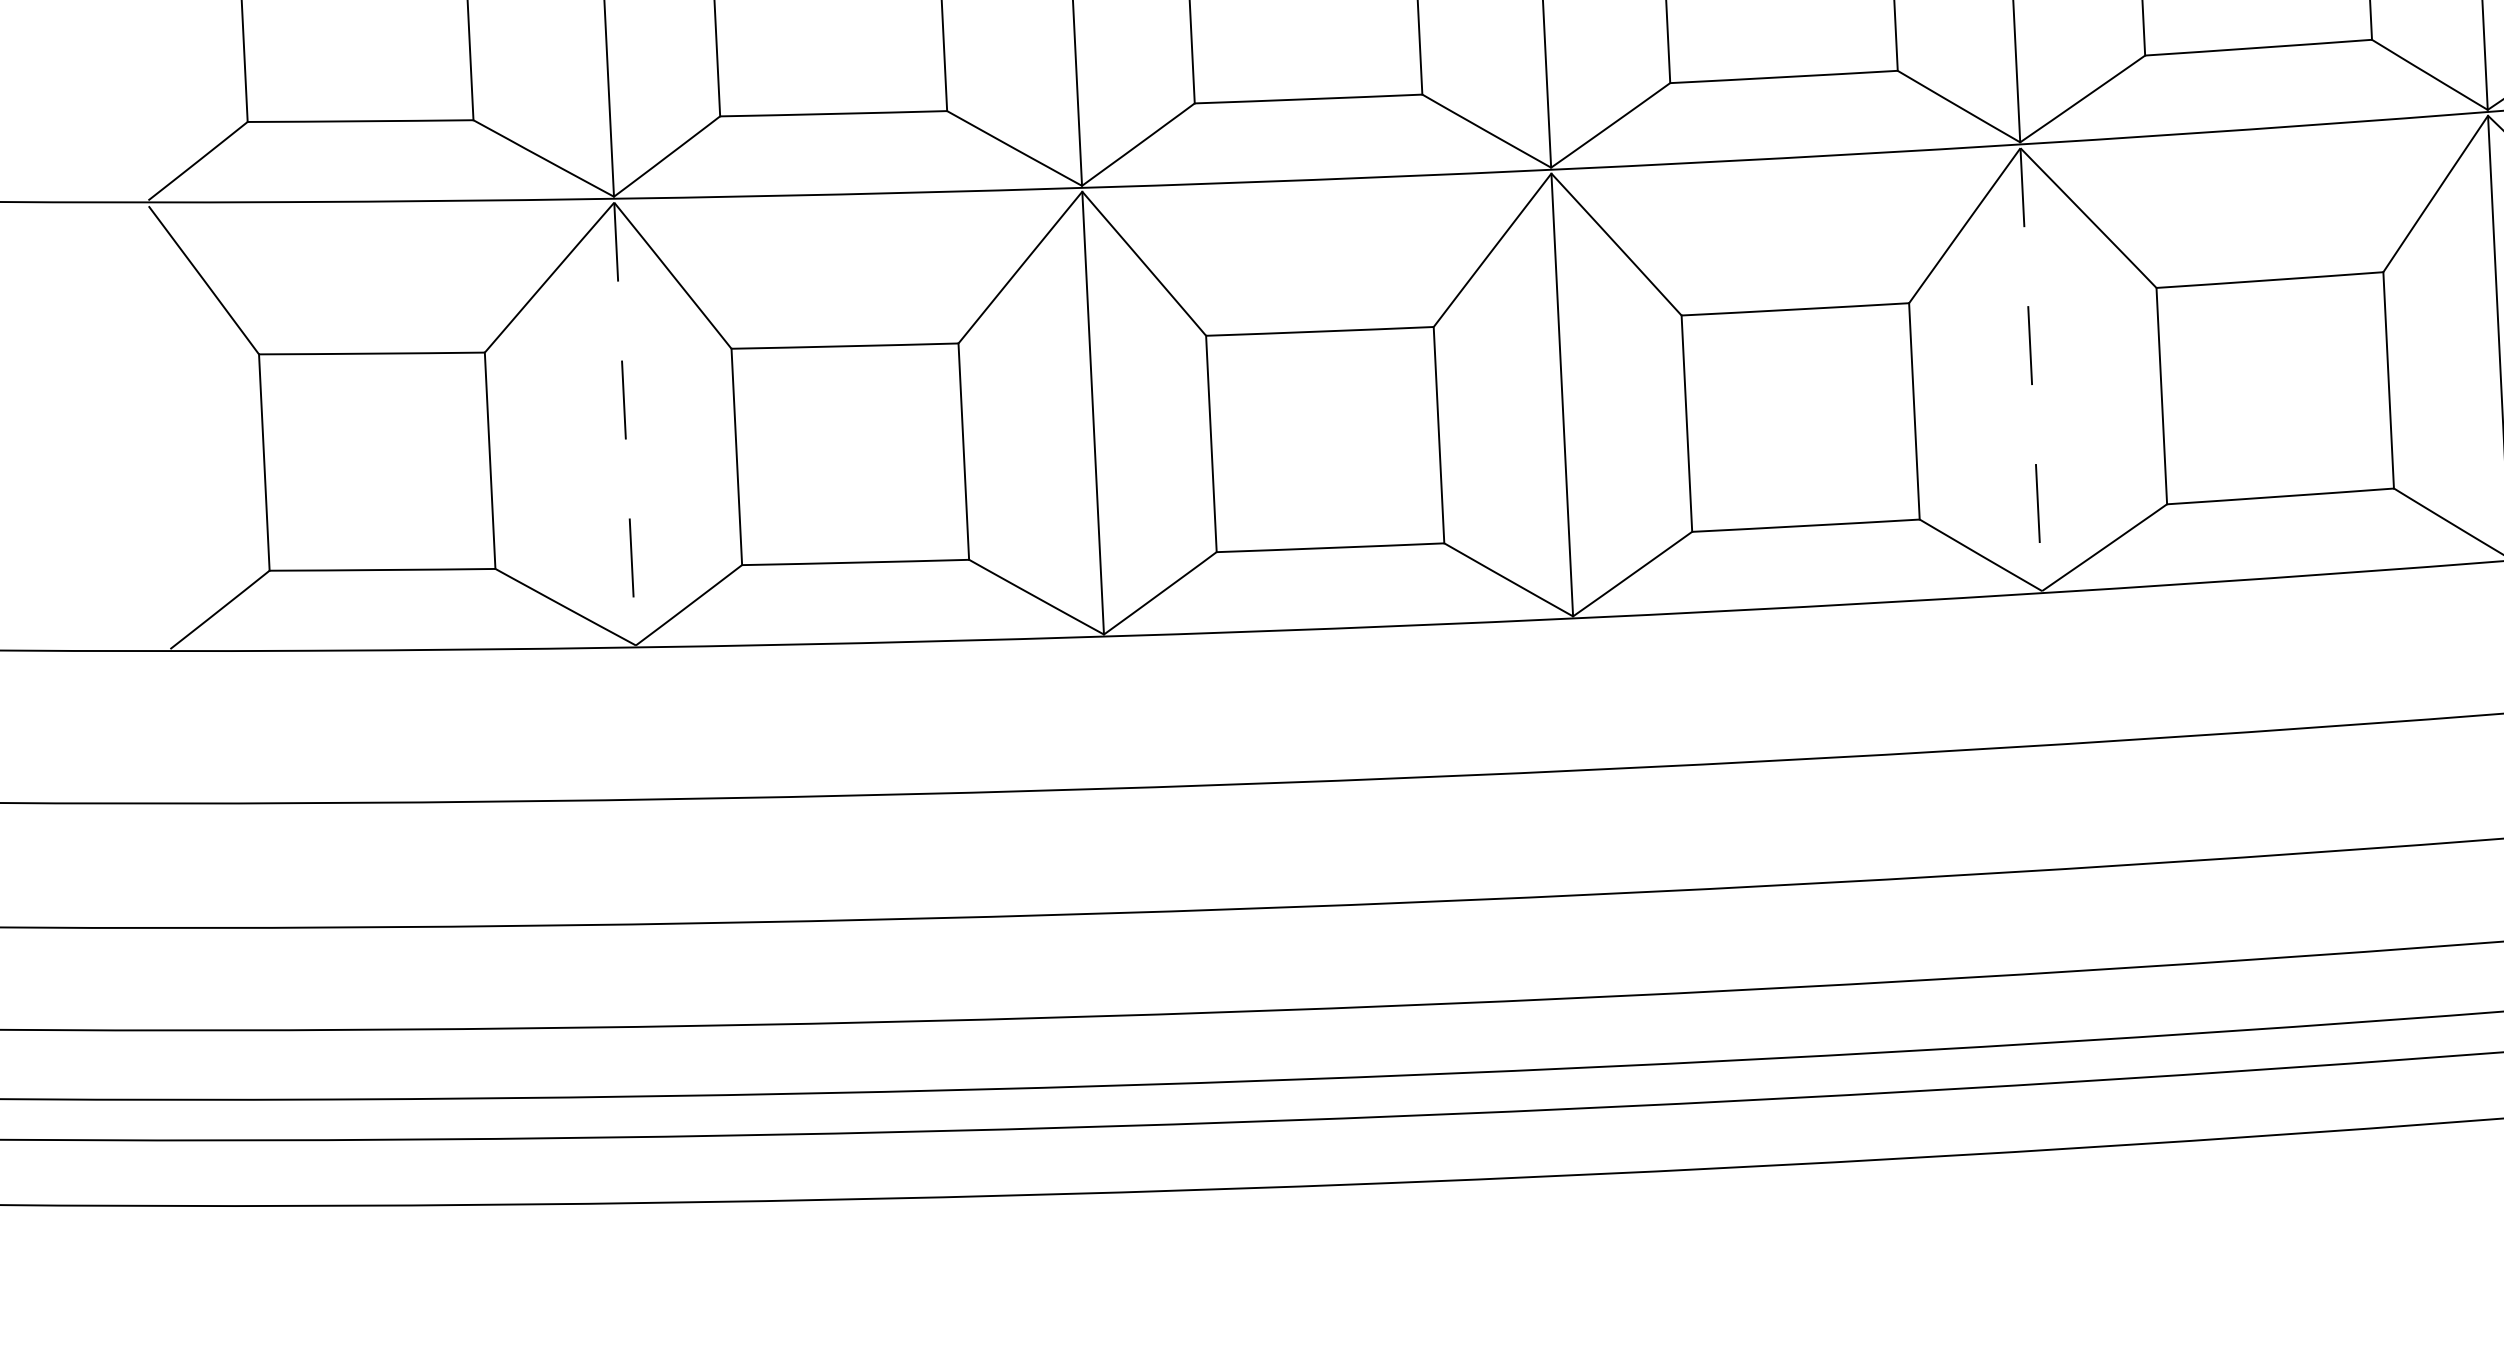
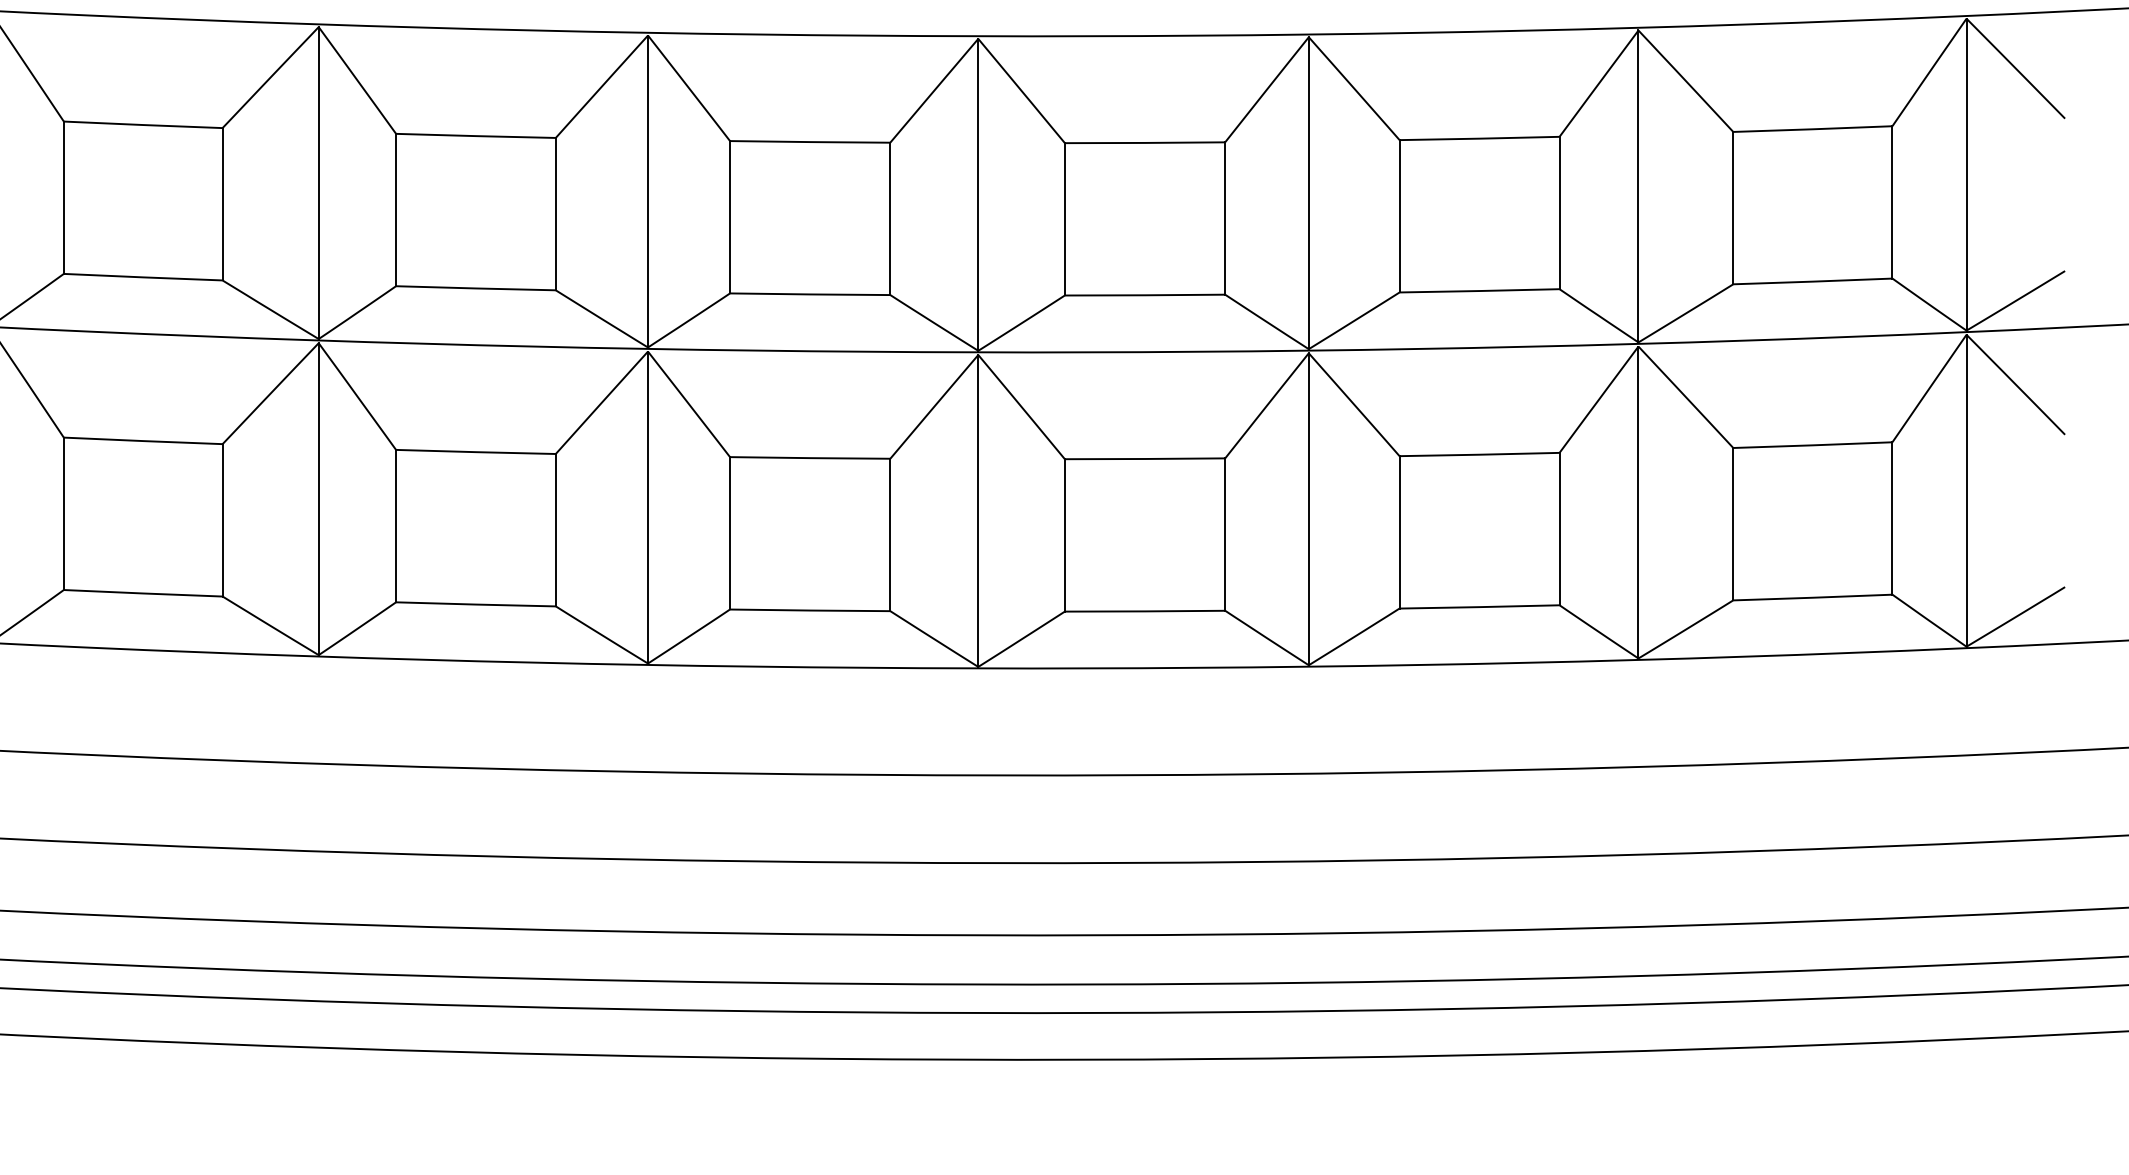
line: (2030, 369) -> (1308, 509), dashed -> solid
line: (624, 424) -> (318, 499), dashed -> solid

